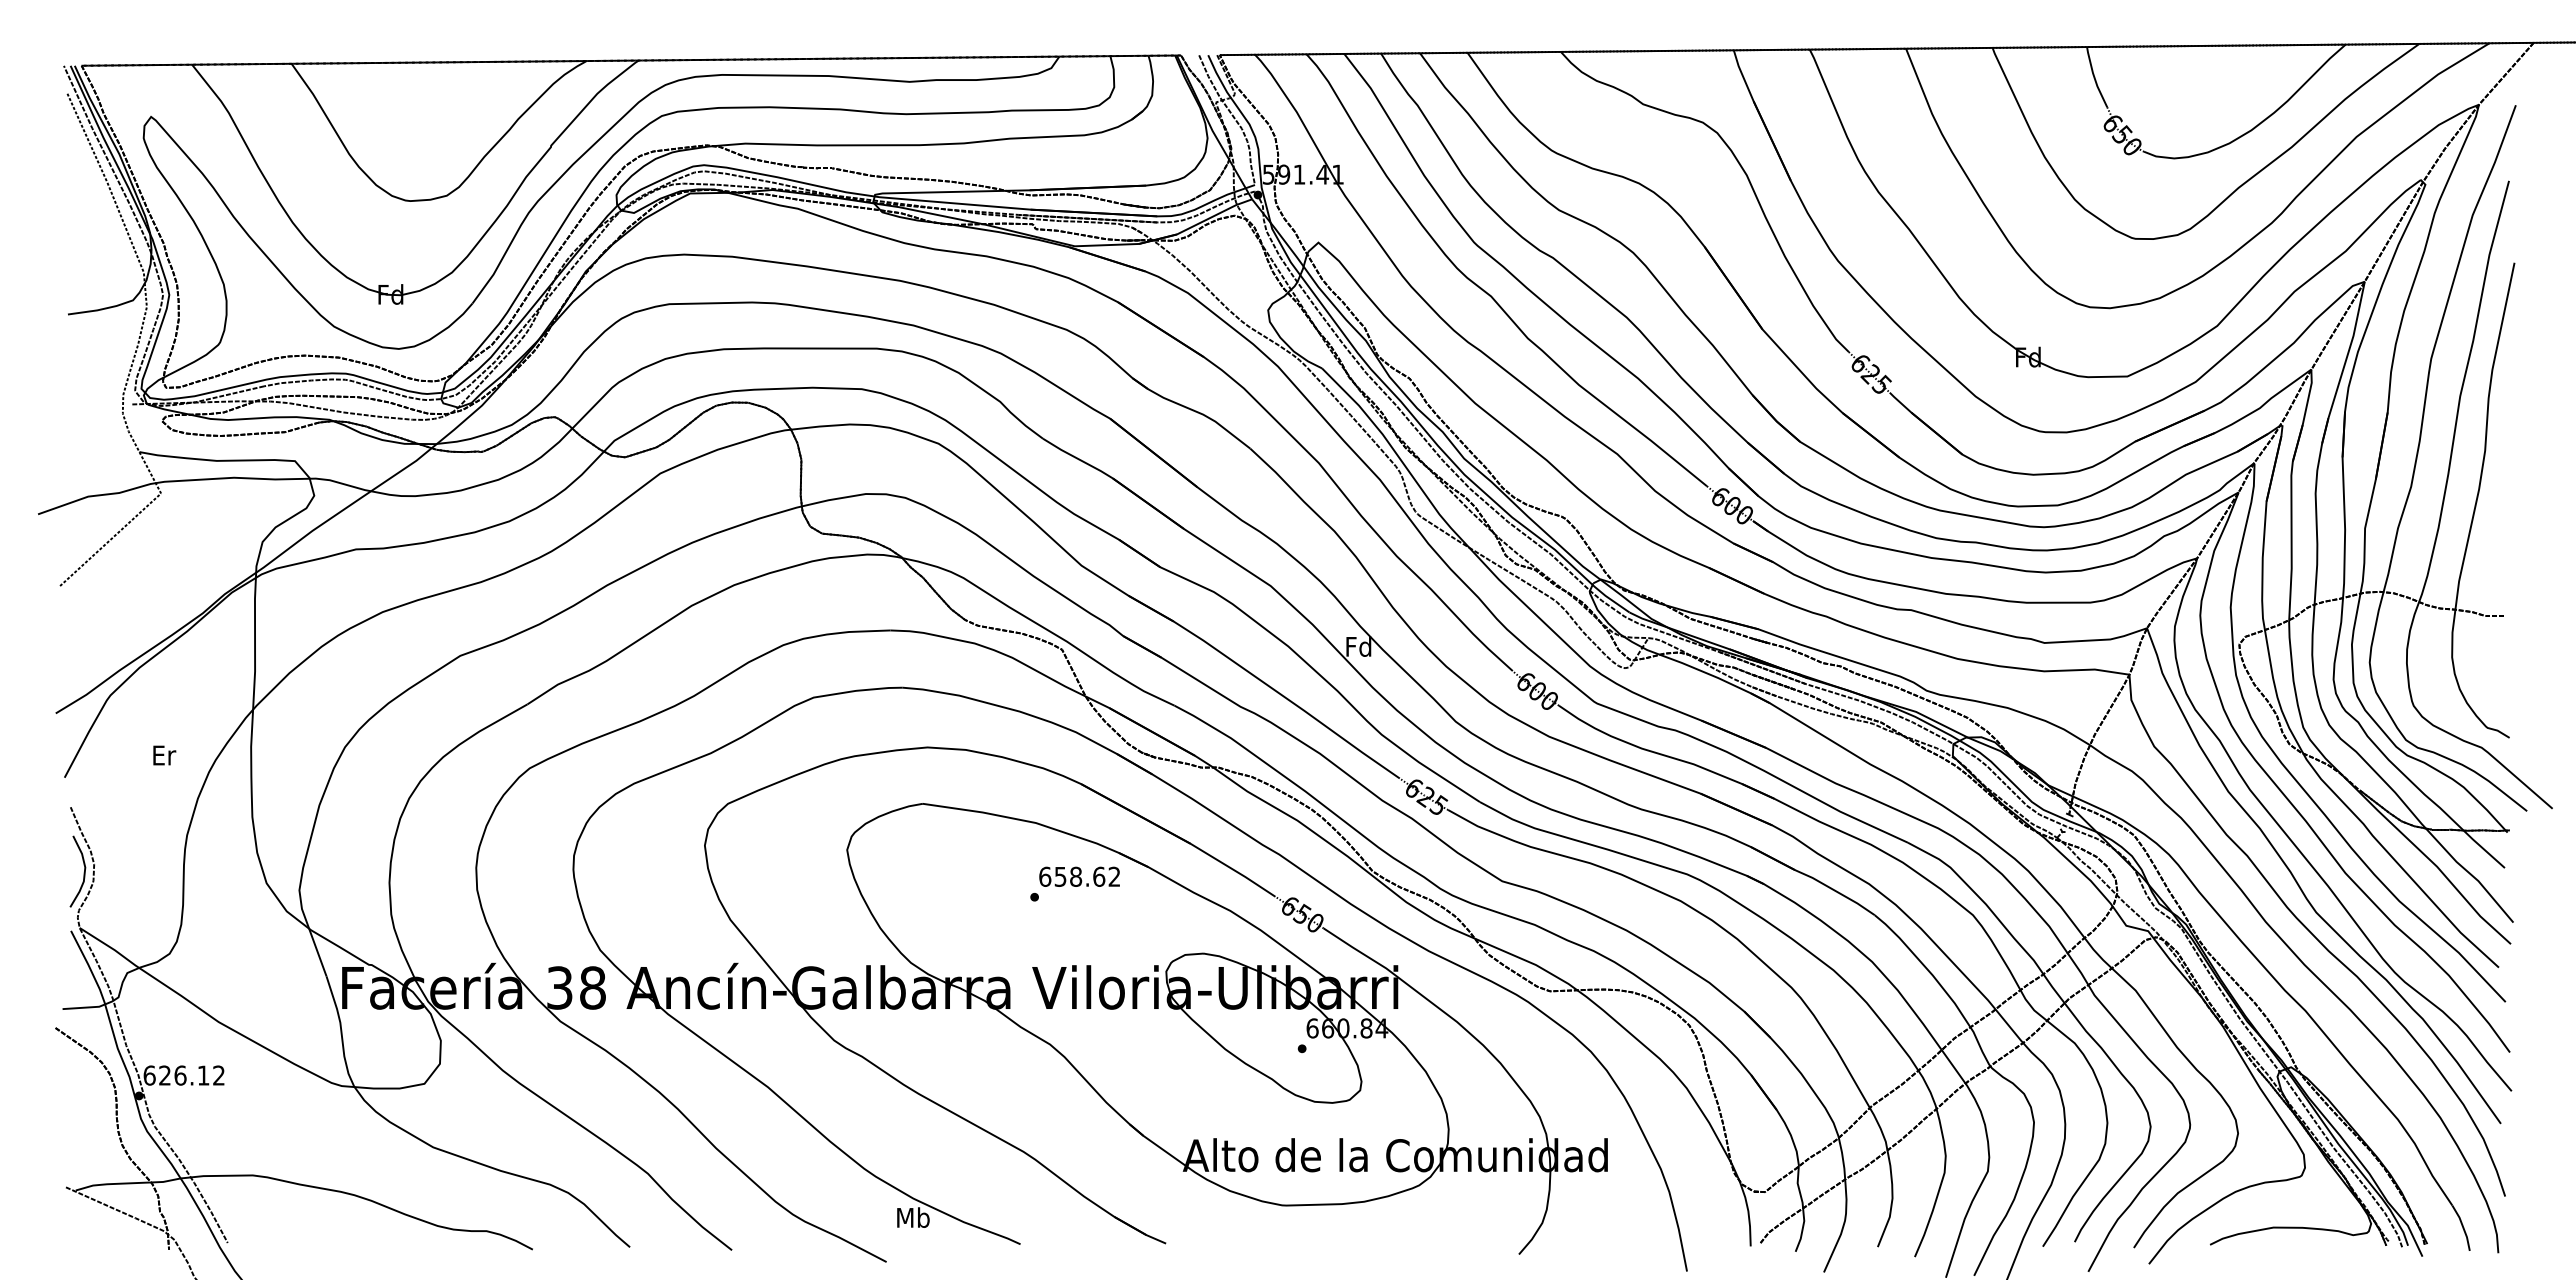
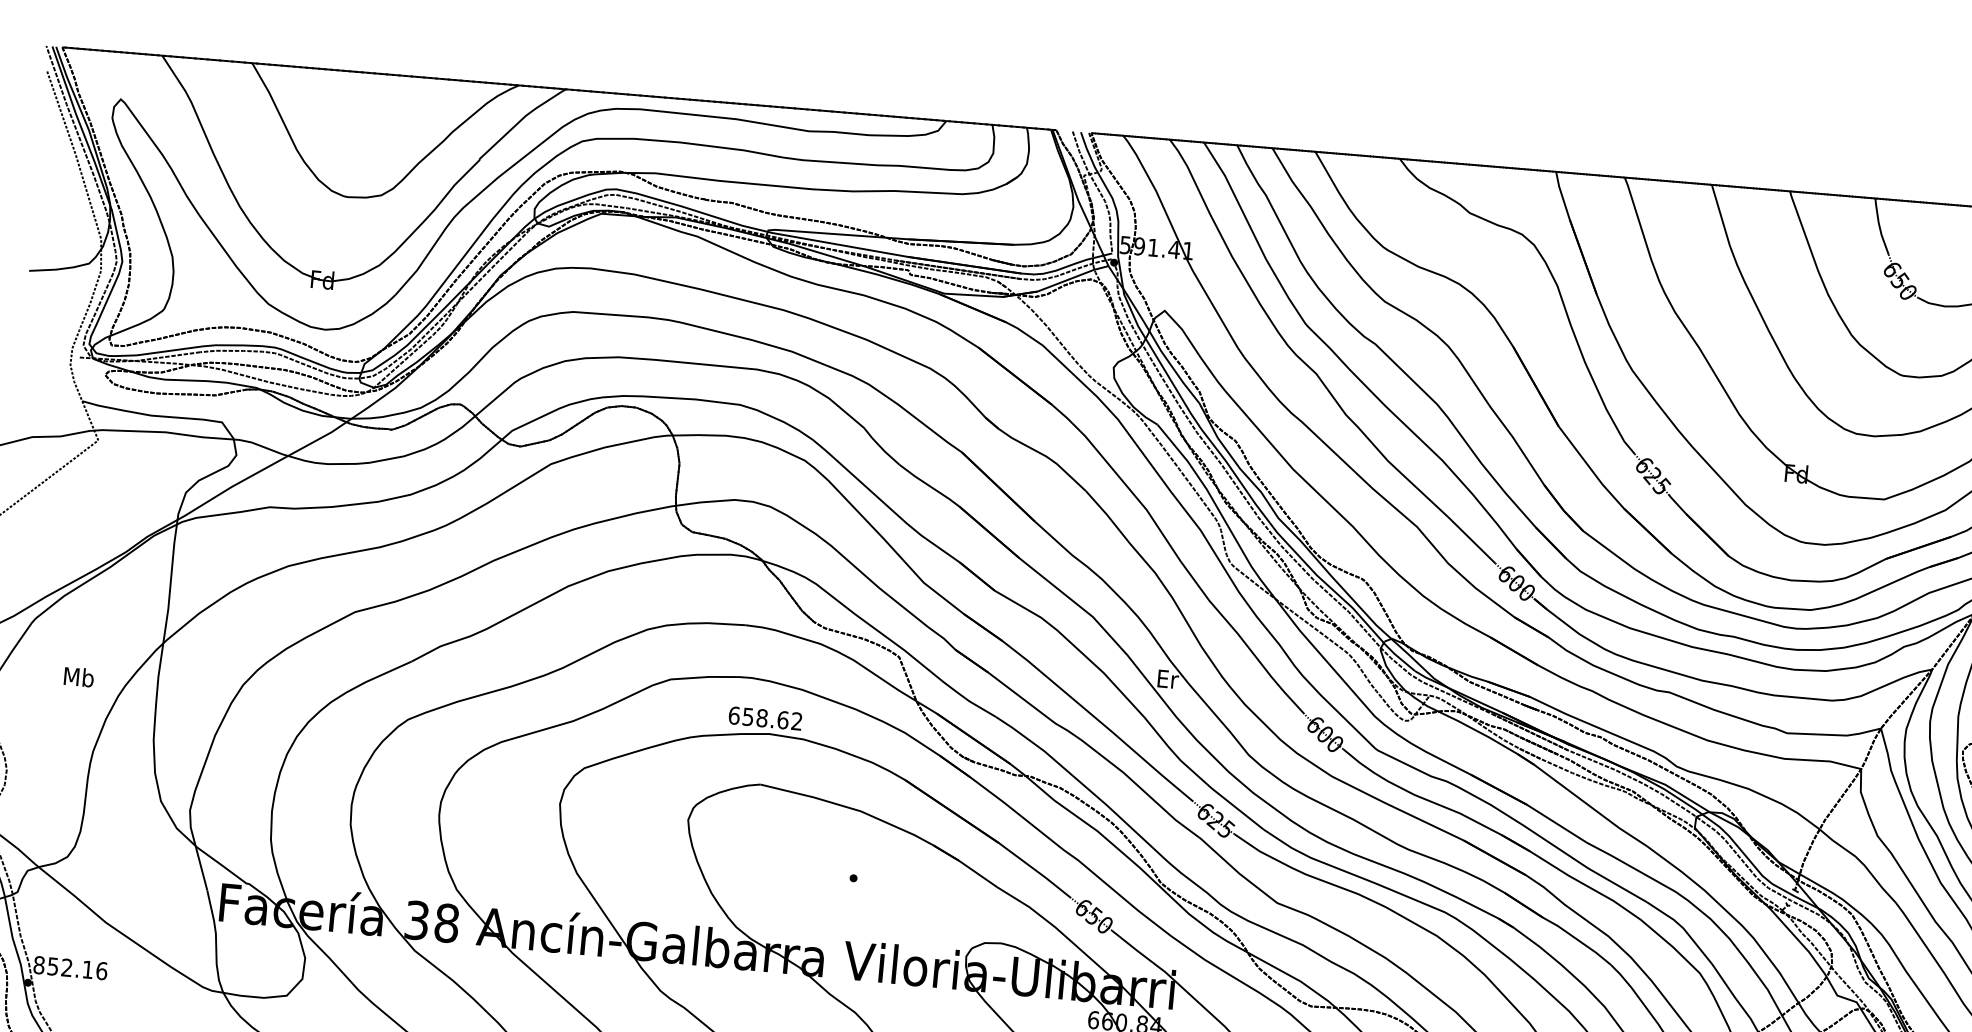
text: (1358, 646) -> (1167, 678), Fd -> Er
text: (163, 754) -> (78, 676), Er -> Mb
text: (1079, 876) -> (765, 718), moved
text: (184, 1075) -> (70, 968), 626.12 -> 852.16

